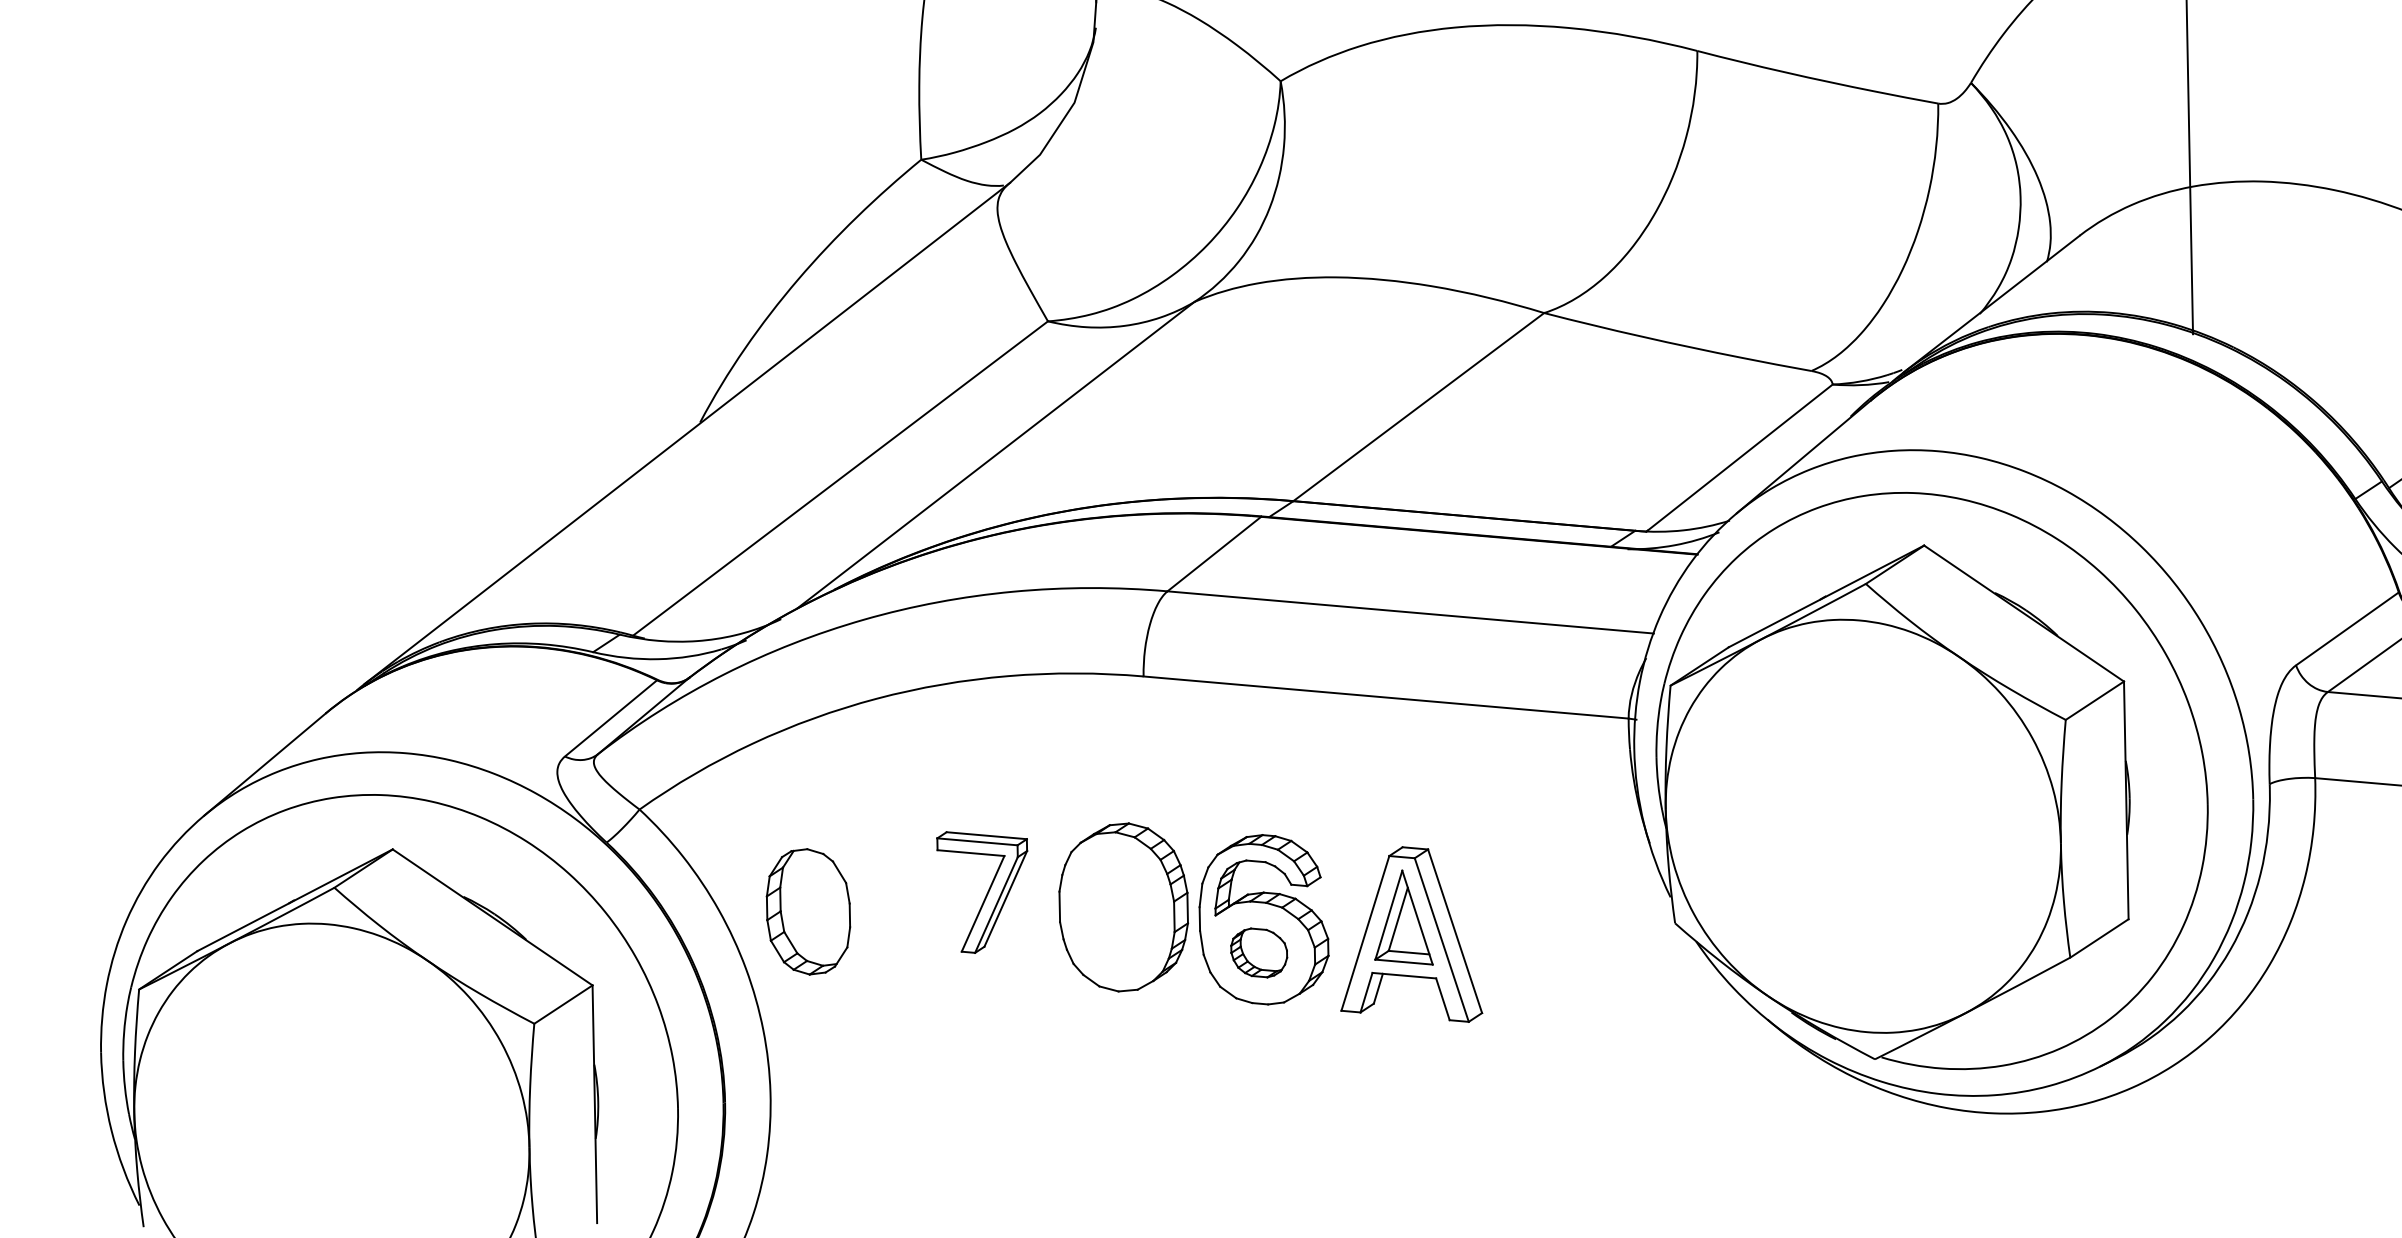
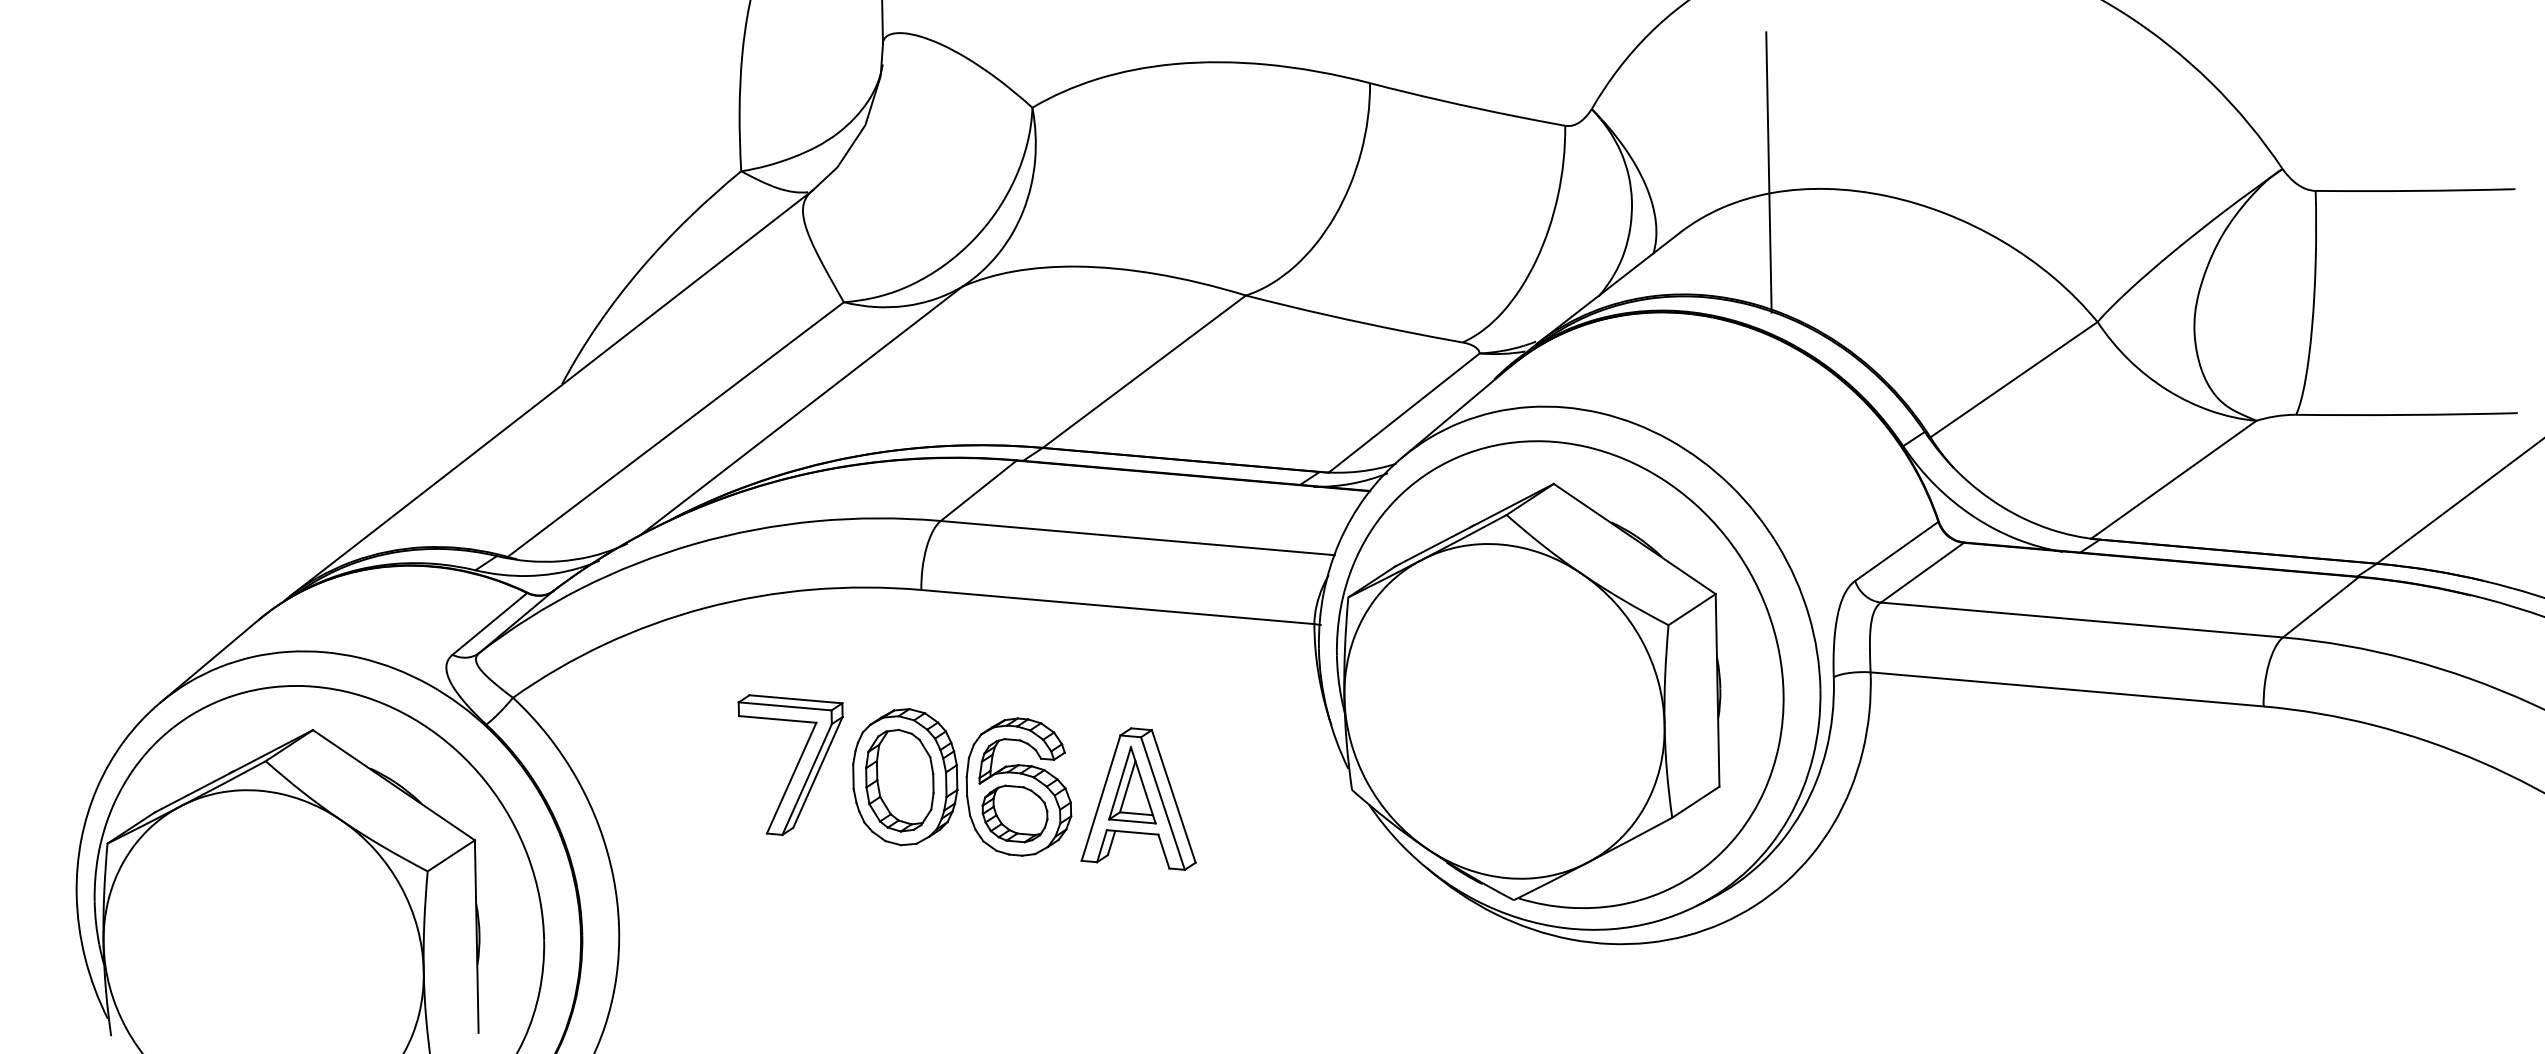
part: (982, 891) -> (790, 764), size x1.43
part: (808, 911) -> (899, 780), moved
part: (1258, 952) -> (1014, 813), size x1.43

